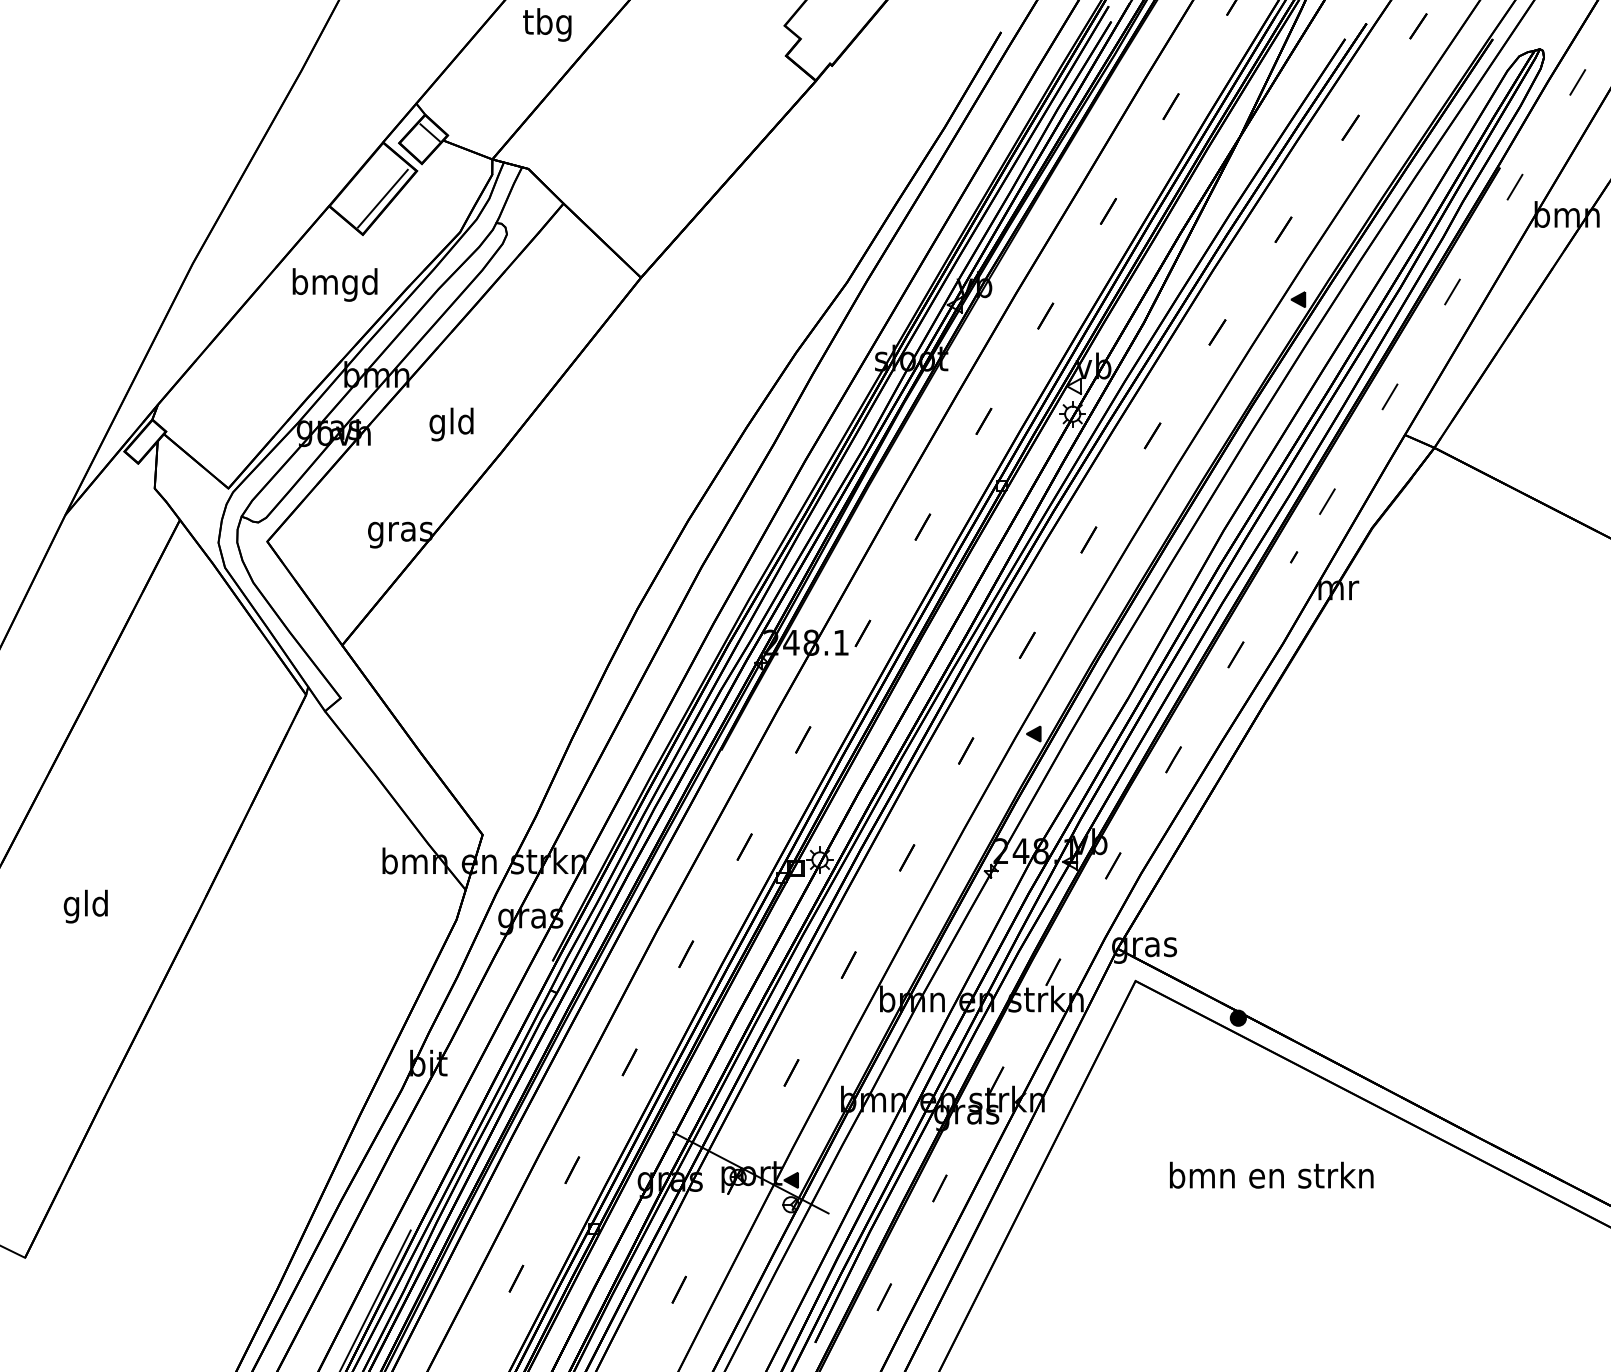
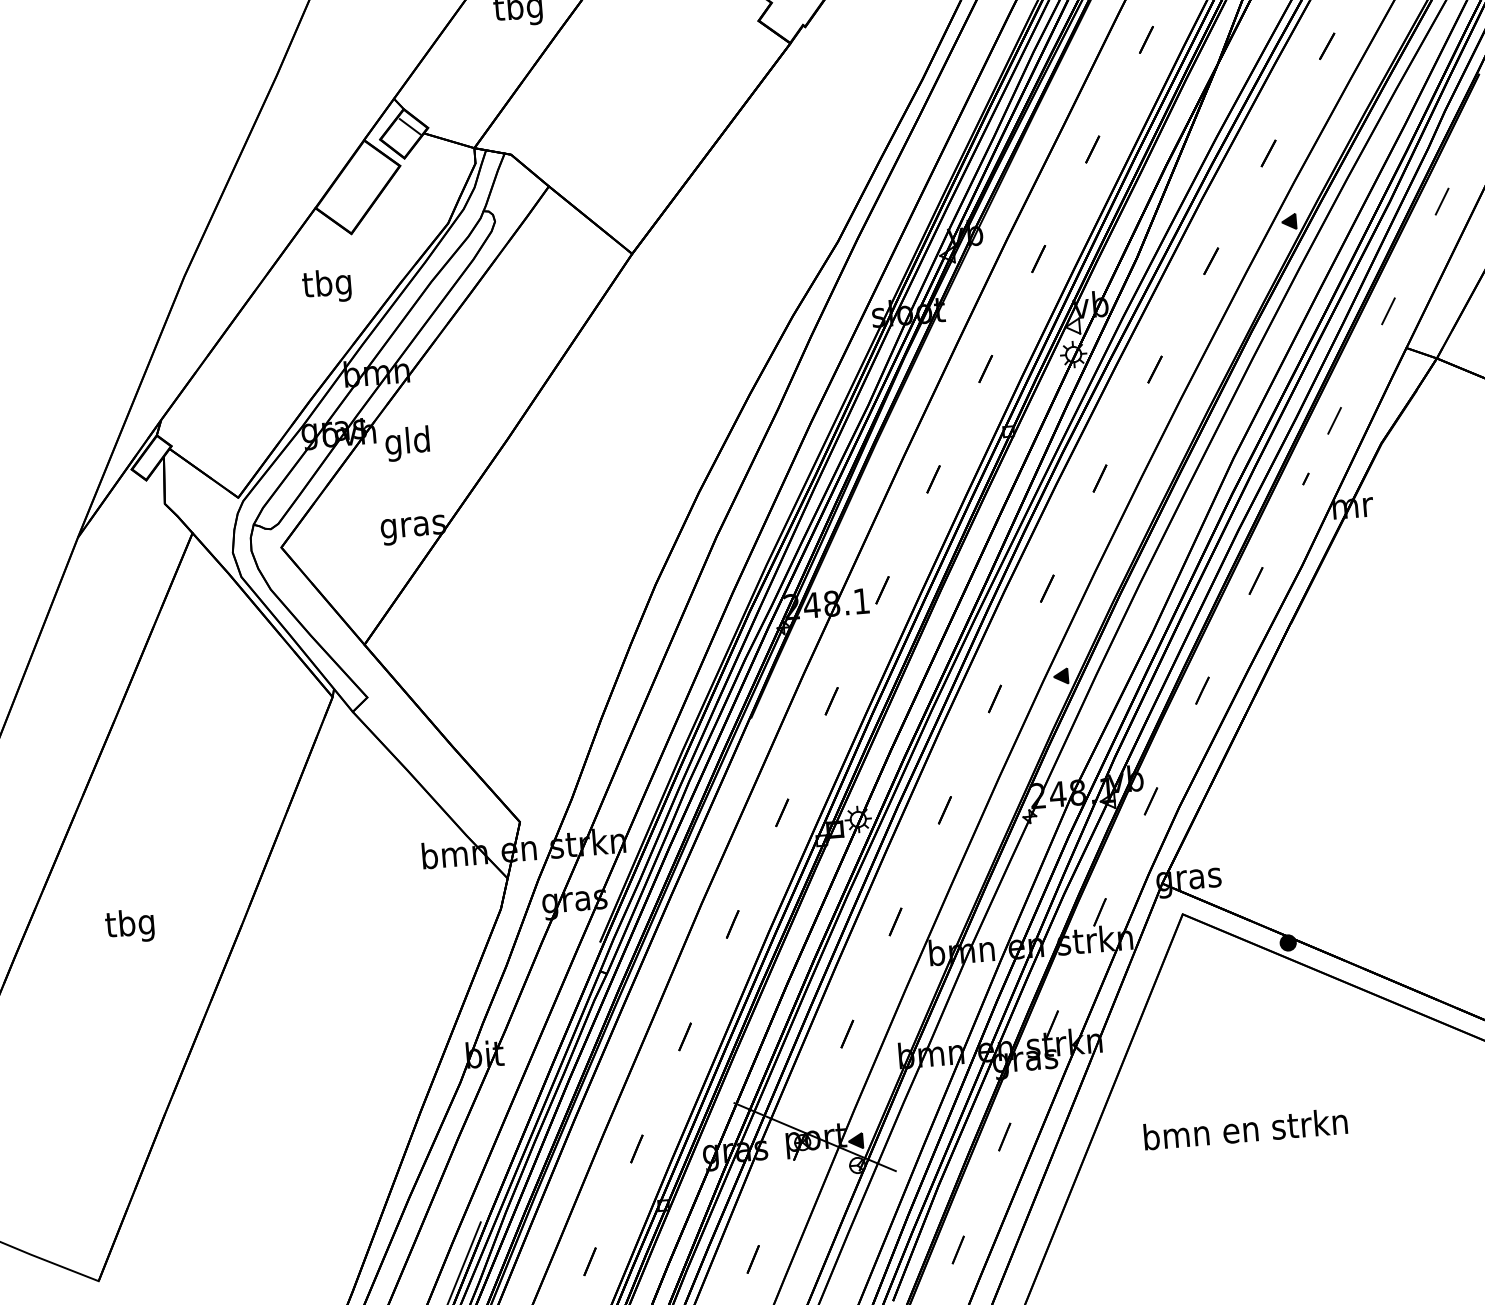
line: (382, 198) -> (368, 196), removed
text: (334, 284) -> (327, 285), bmgd -> tbg
text: (451, 424) -> (407, 443), moved
text: (85, 906) -> (130, 926), gld -> tbg
text: (1271, 1174) -> (1245, 1128), moved

